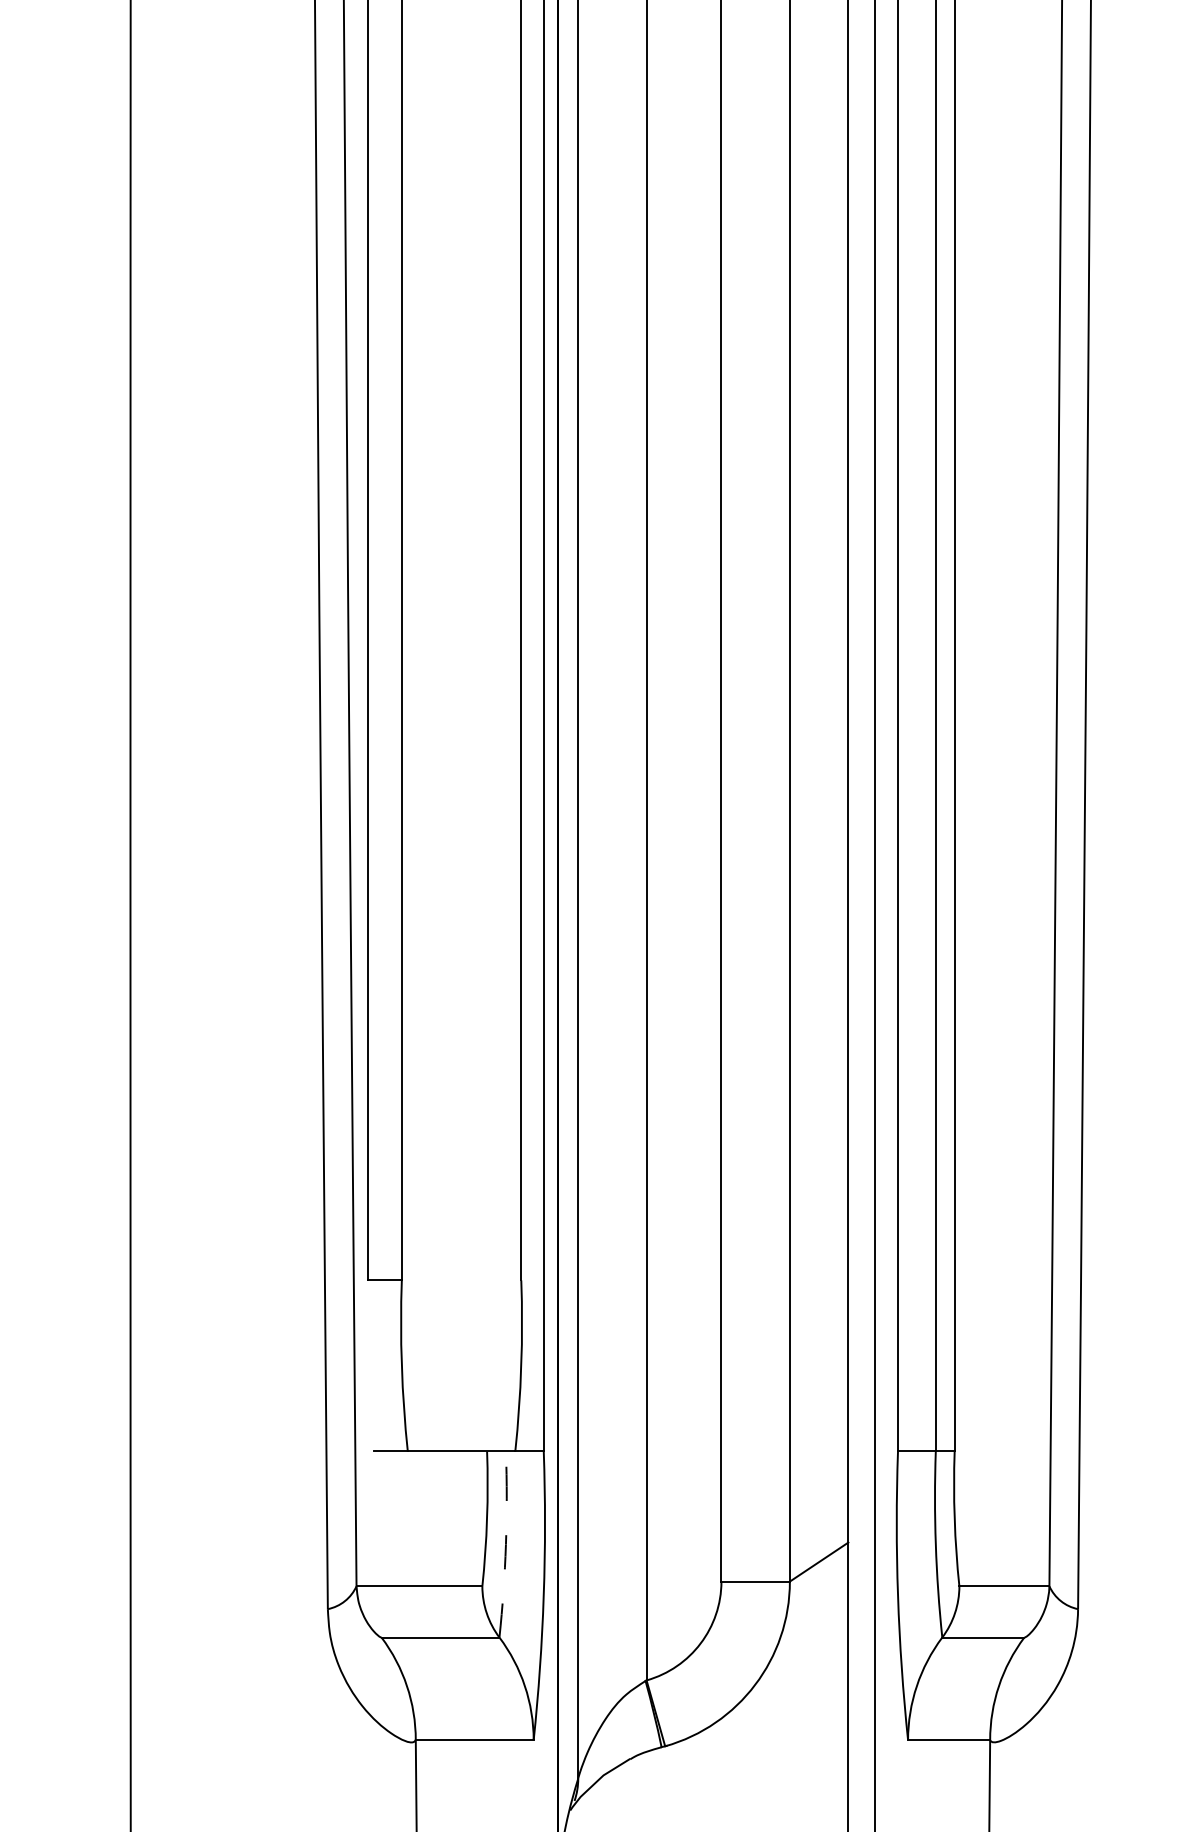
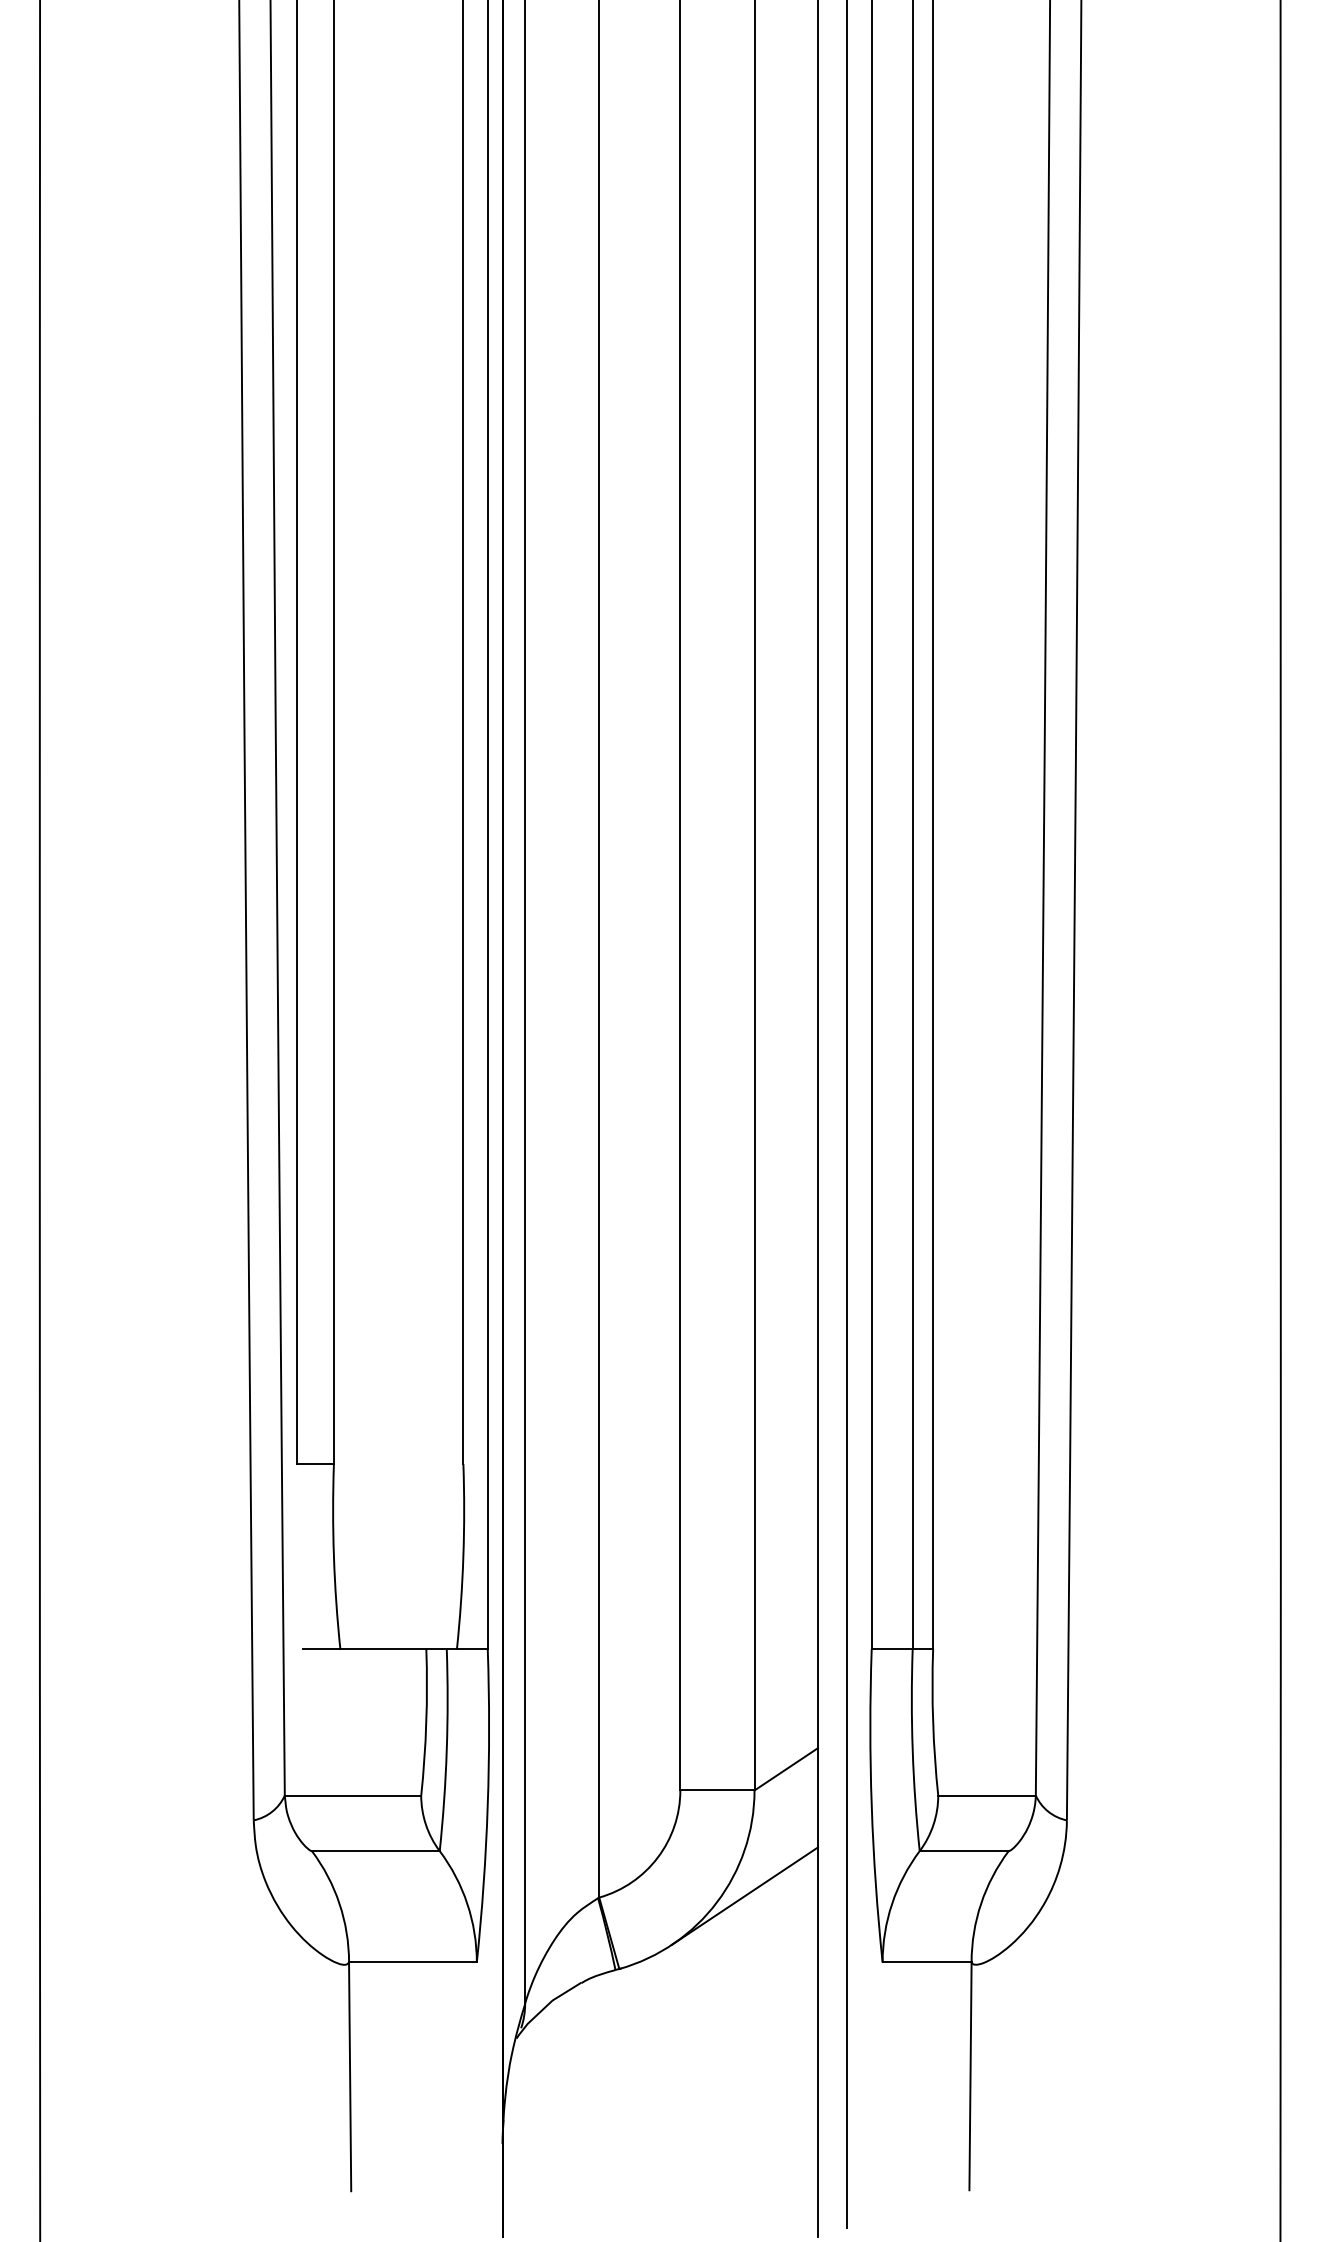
arc: (505, 1544) -> (446, 1750), dashed -> solid
line: (780, 1678) -> (744, 1895), added

